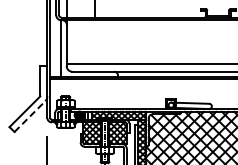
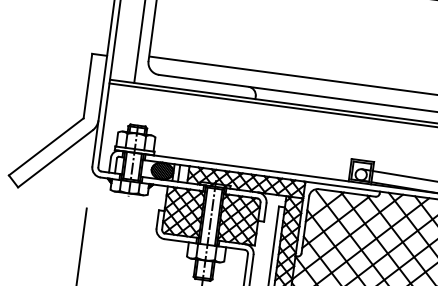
line: (29, 116) -> (54, 158), dashed -> solid

